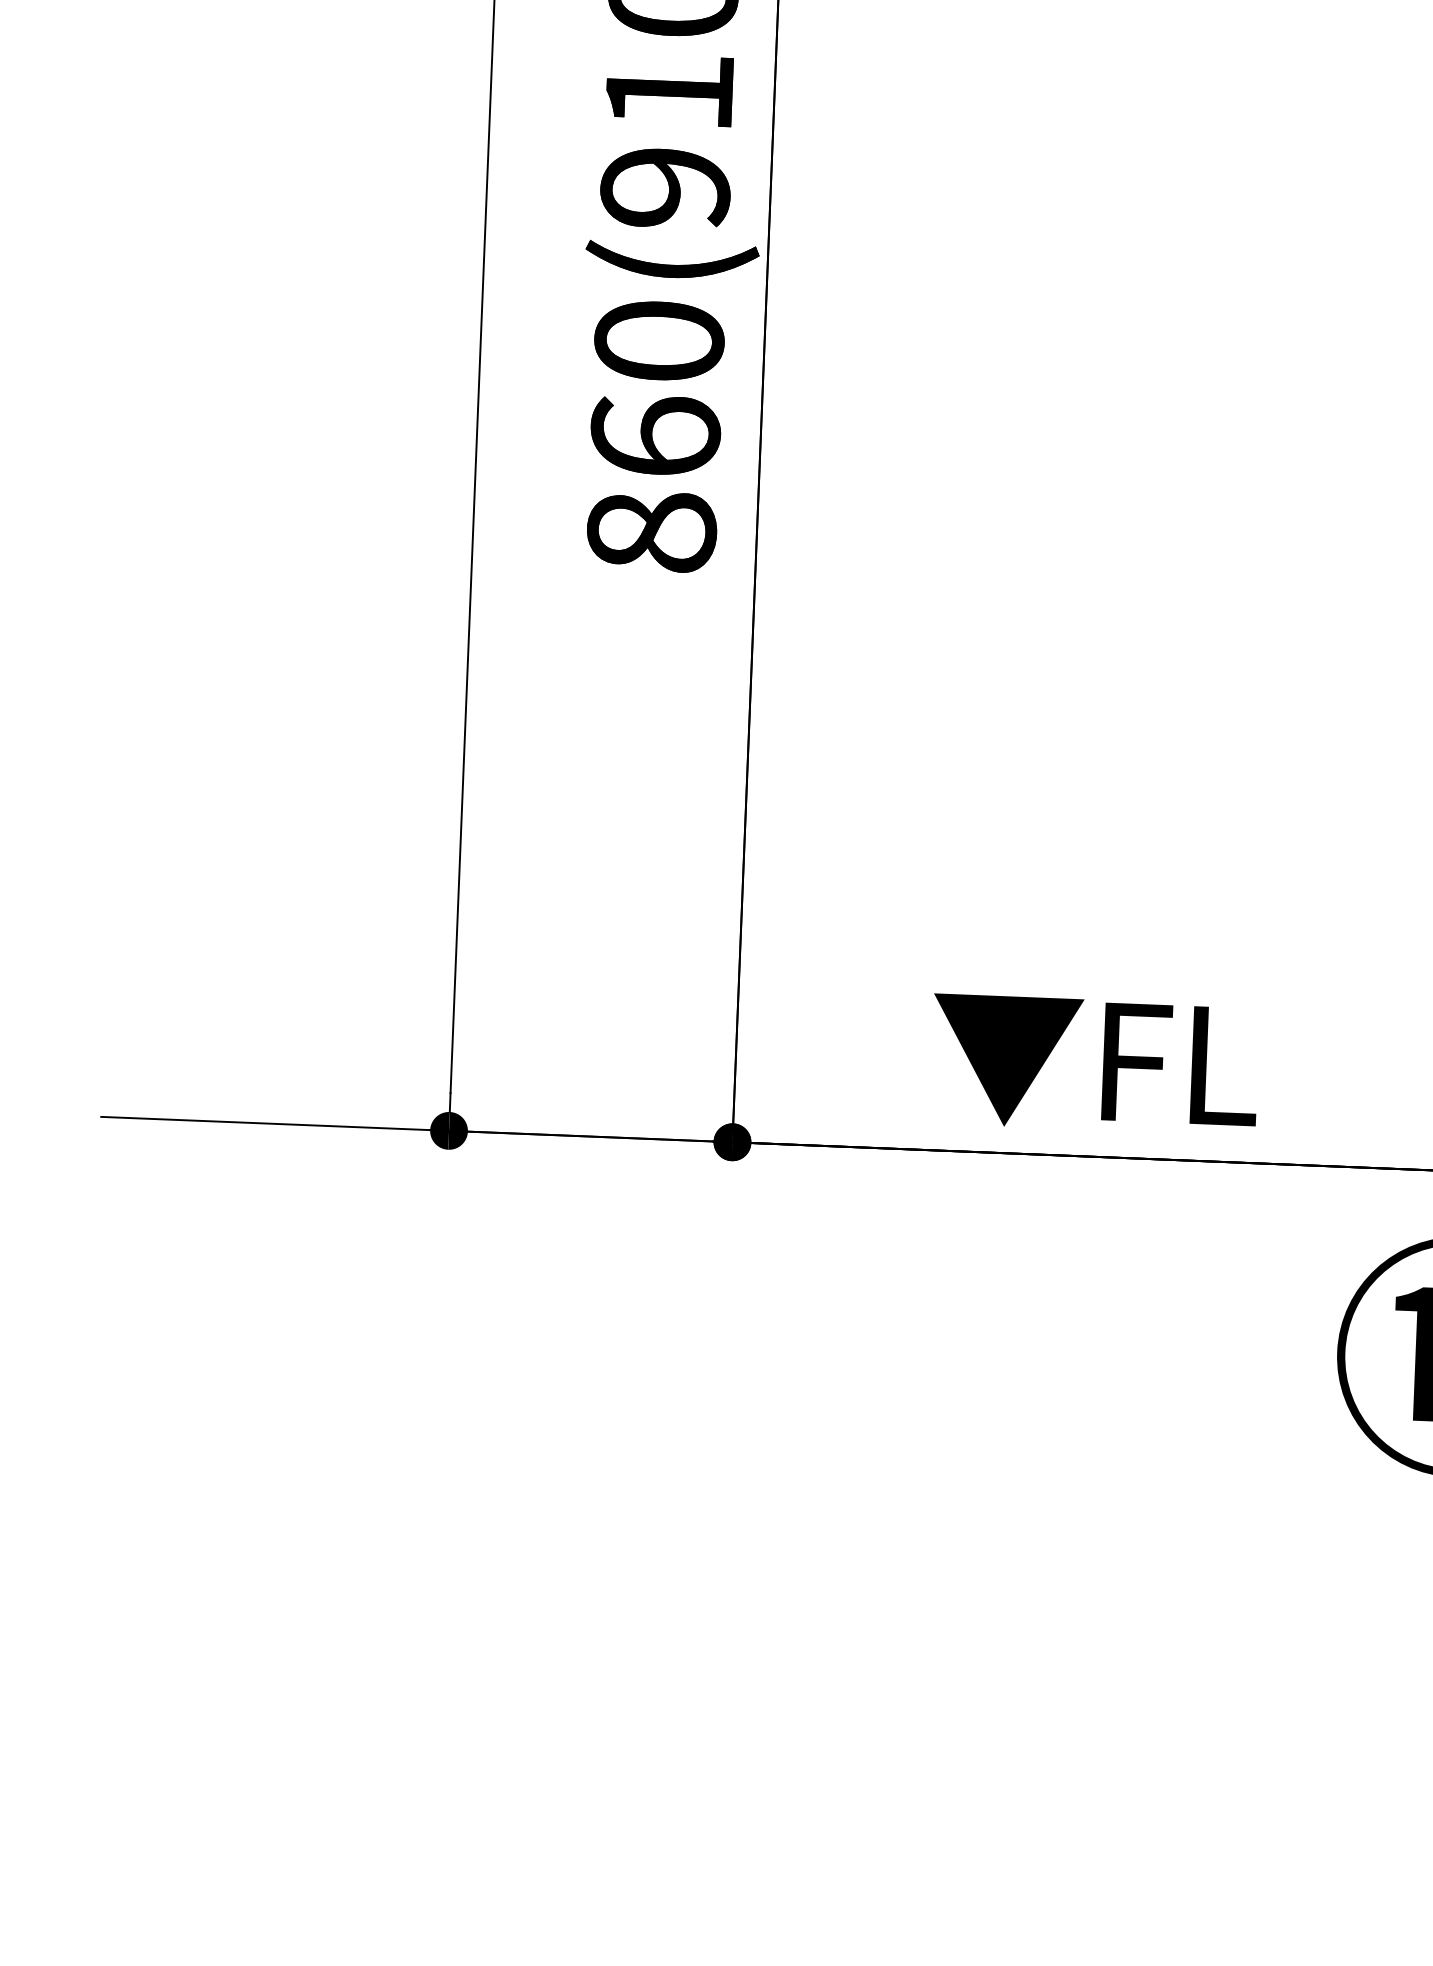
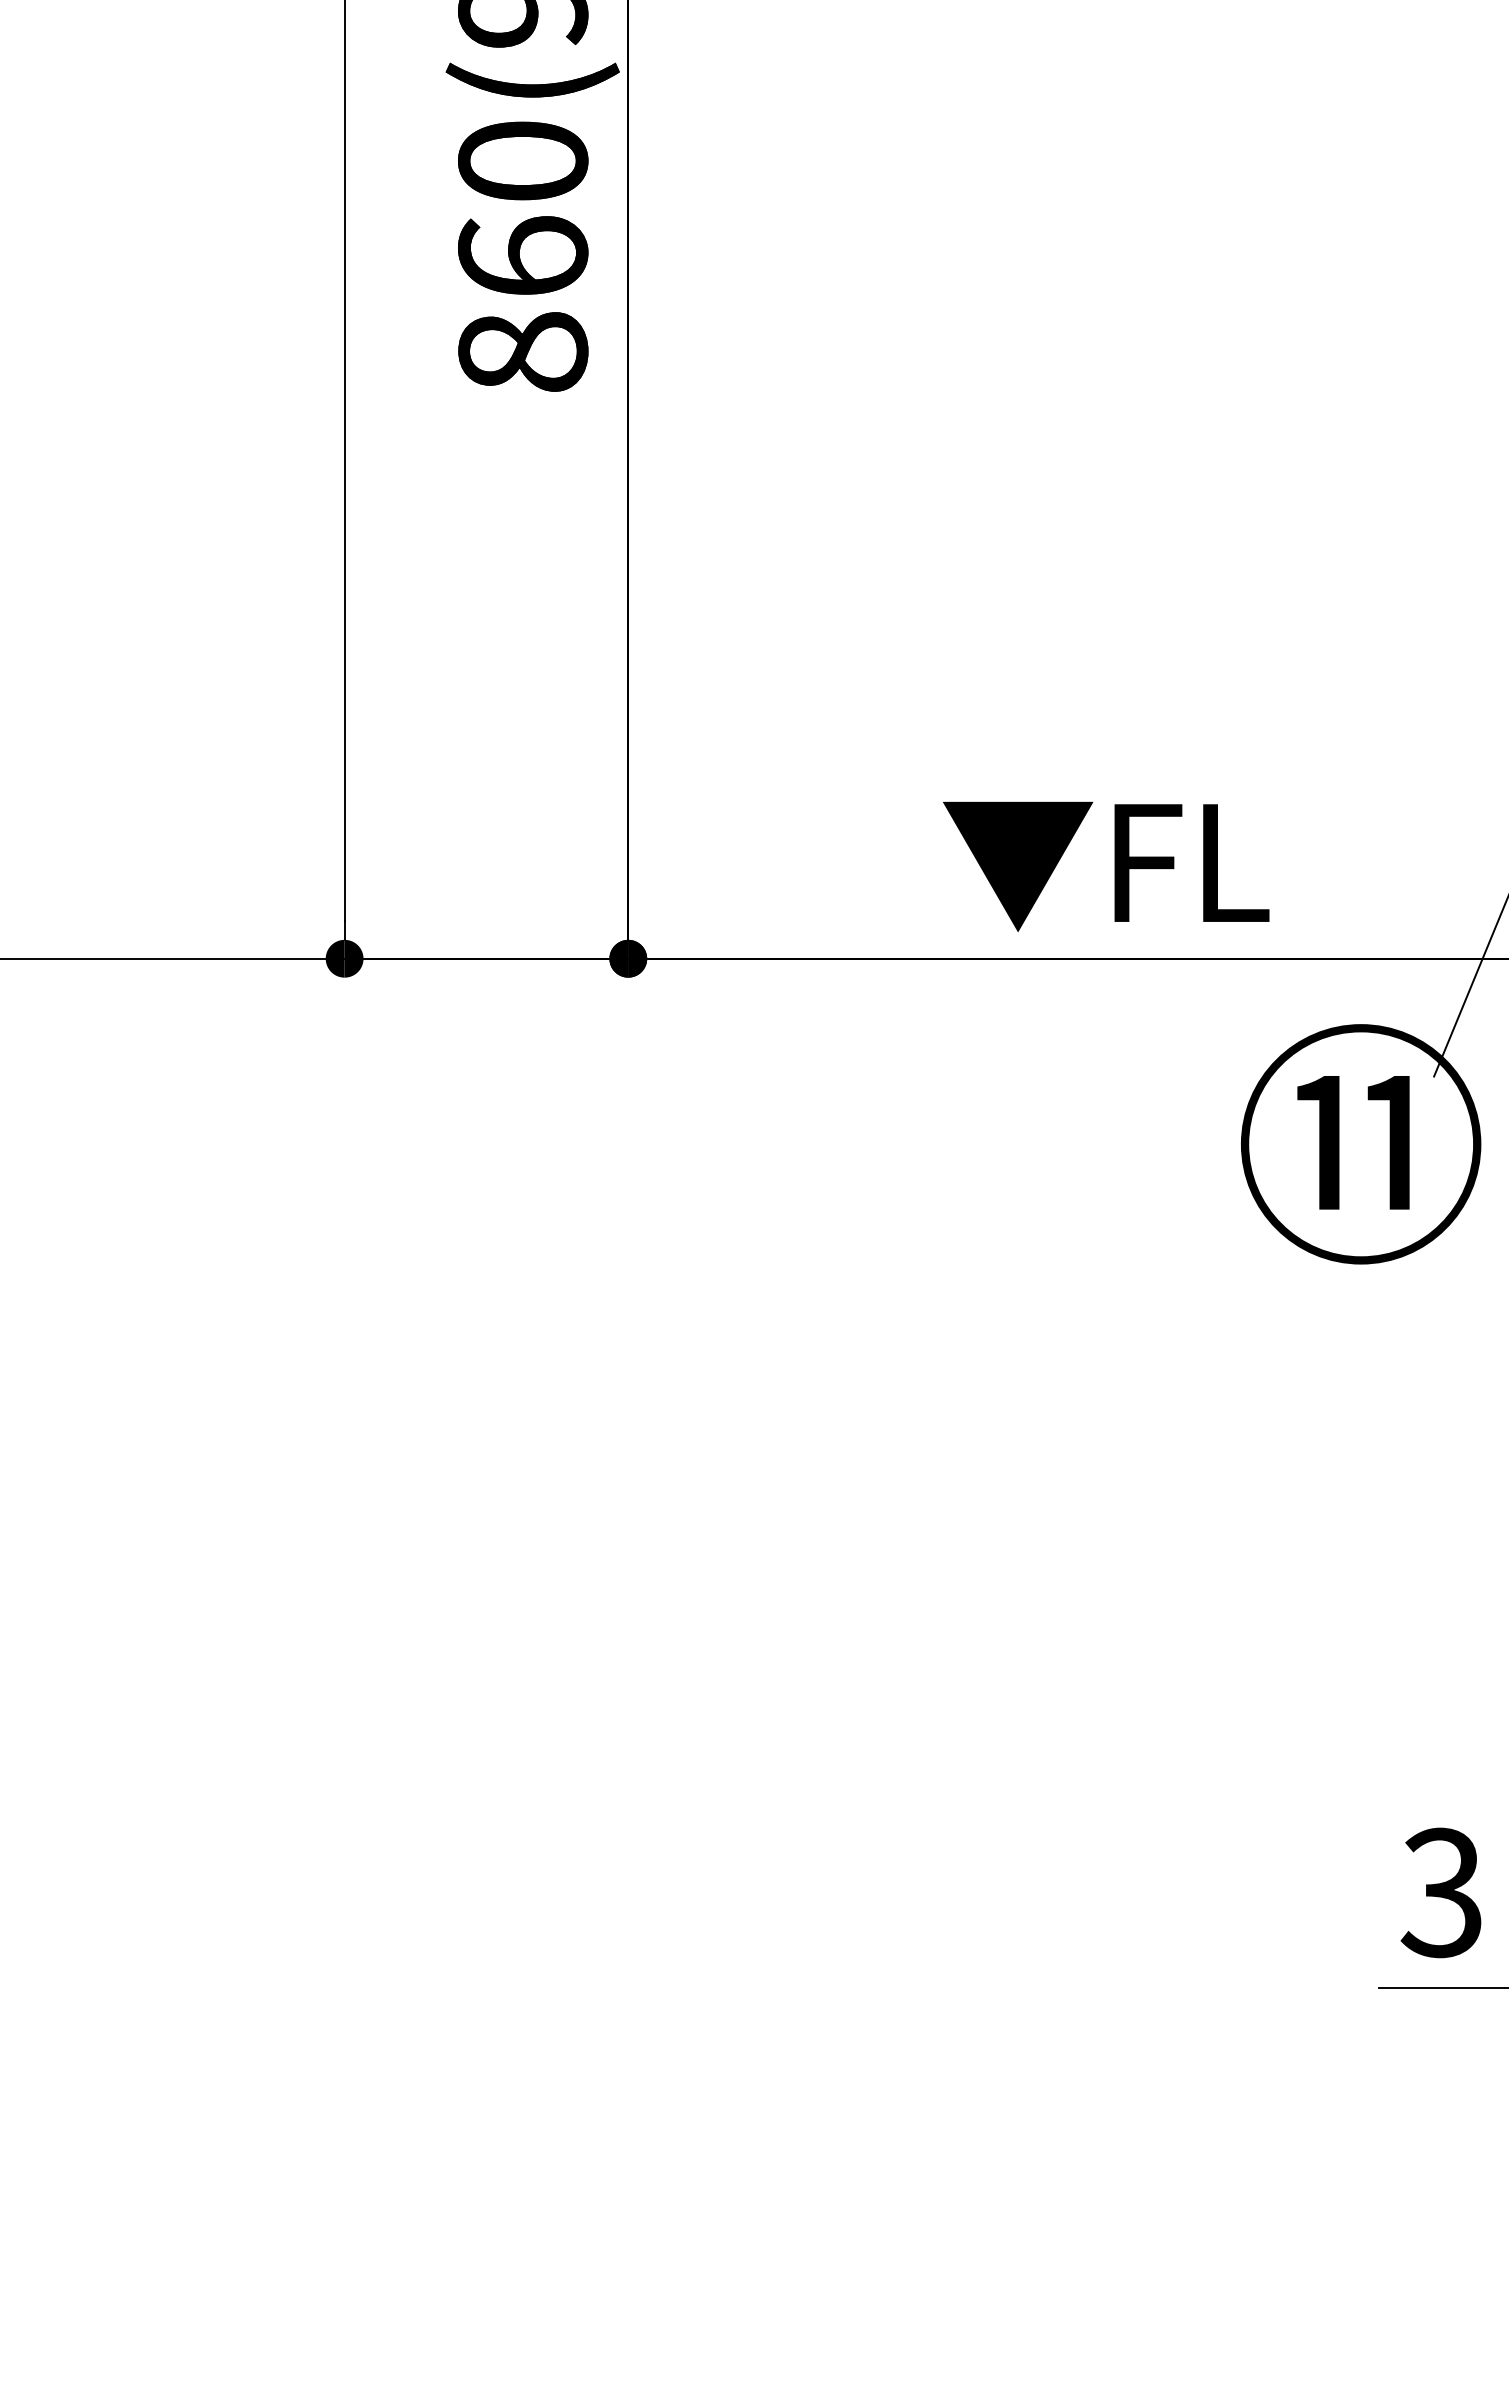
text: (1095, 1064) -> (1106, 866), moved

